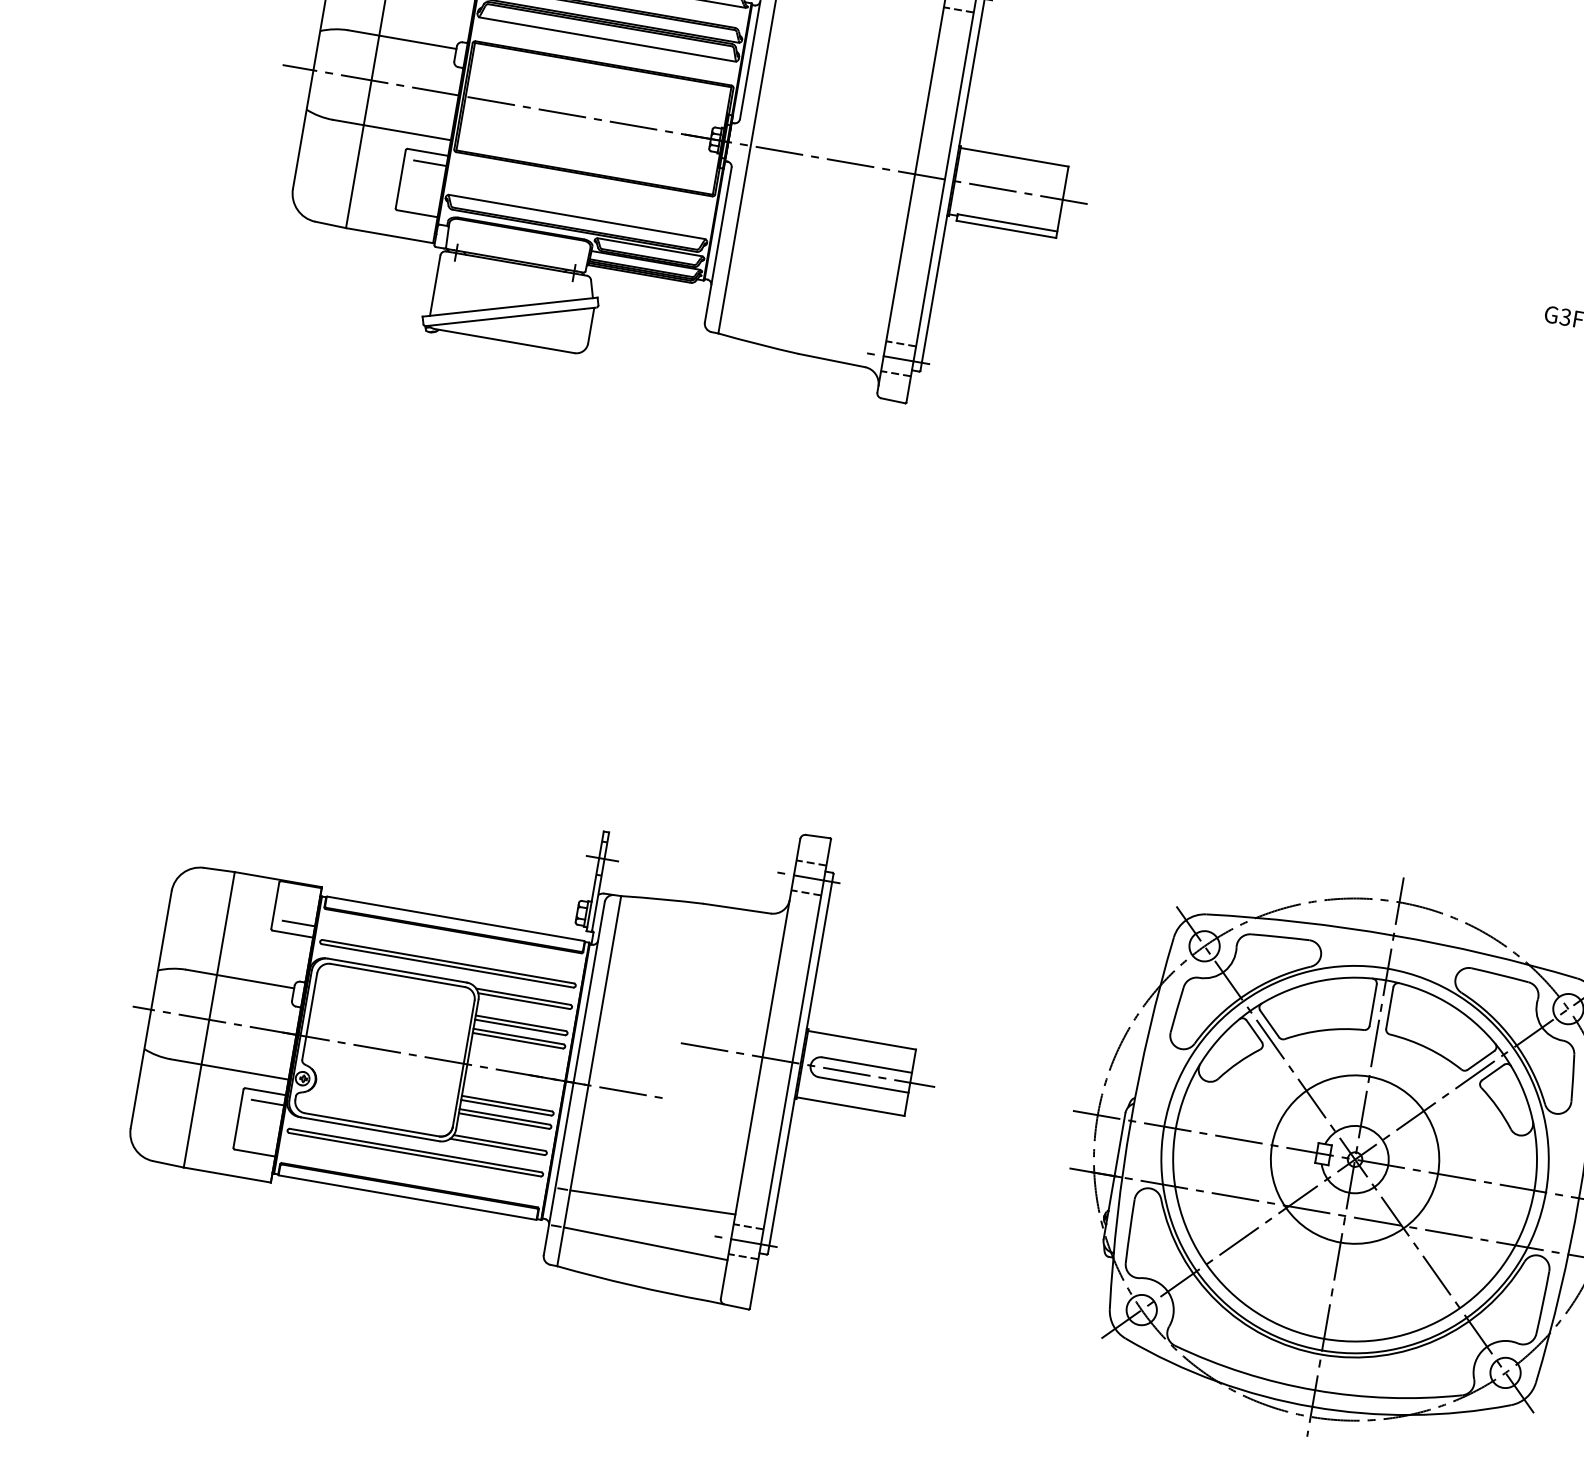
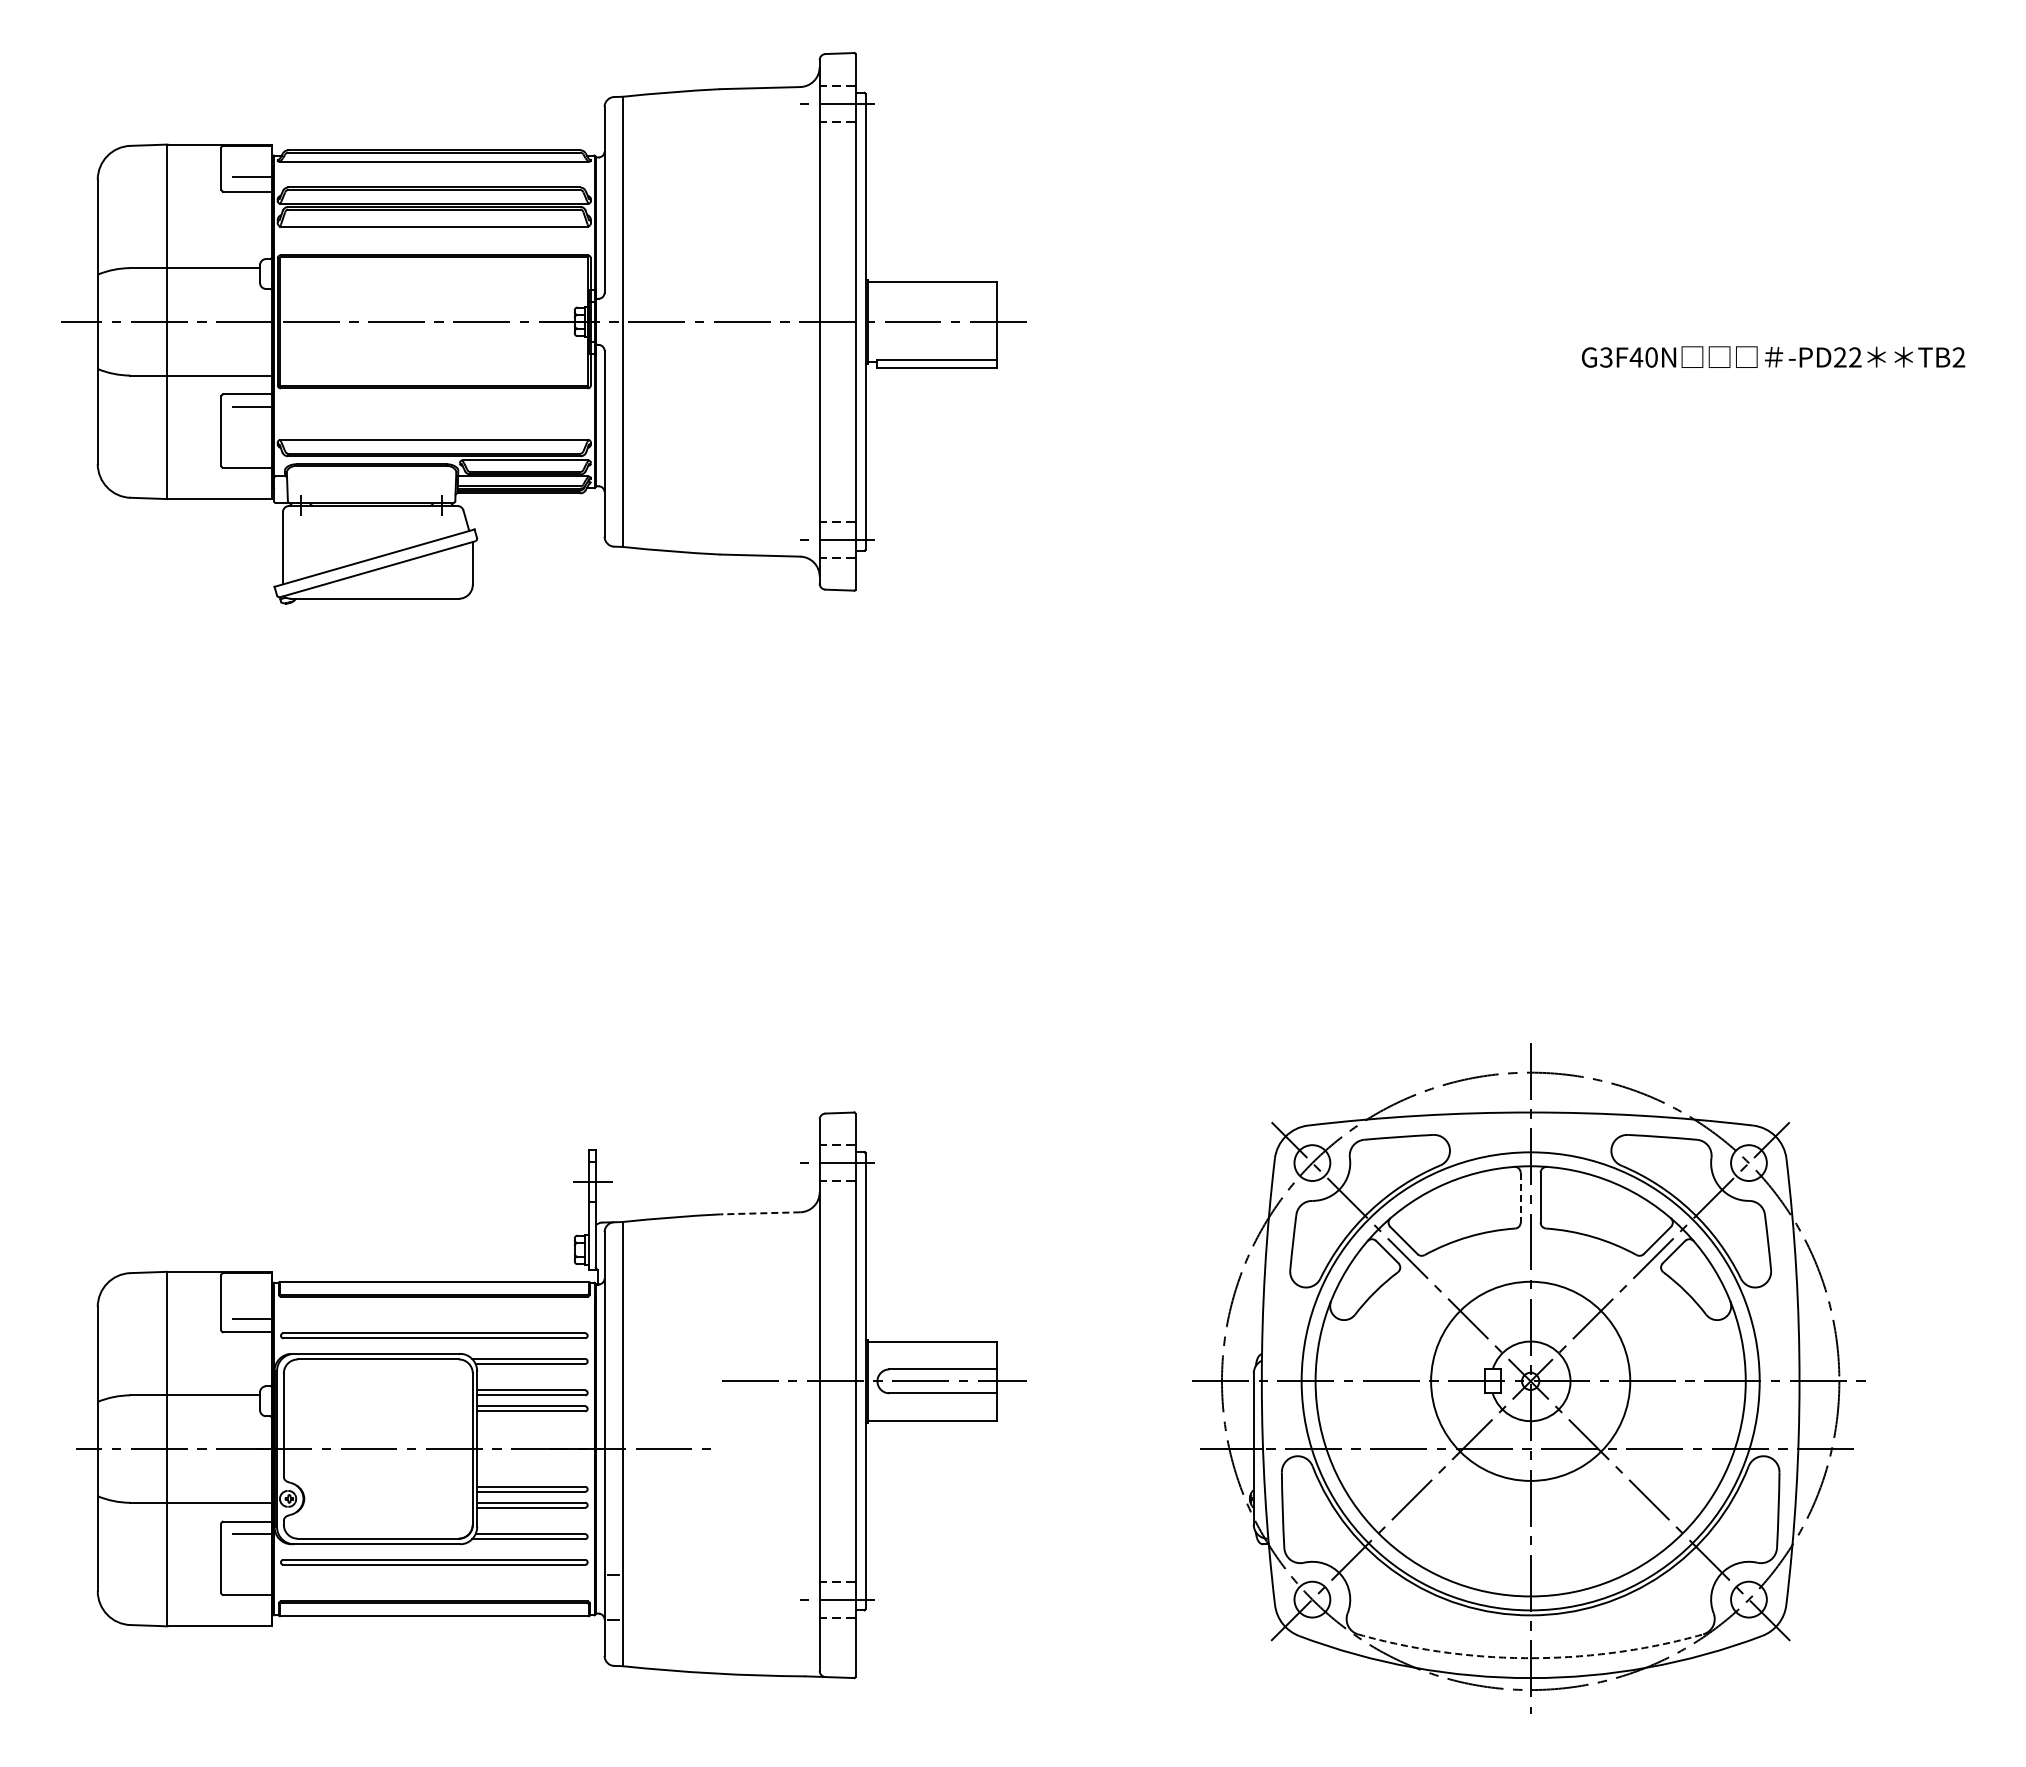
line: (737, 908) -> (760, 1213), solid -> dashed
line: (1373, 1004) -> (1520, 1197), solid -> dashed
line: (652, 1202) -> (720, 1572), removed
line: (645, 1243) -> (720, 1621), removed
arc: (1315, 1390) -> (1530, 1658), solid -> dashed

